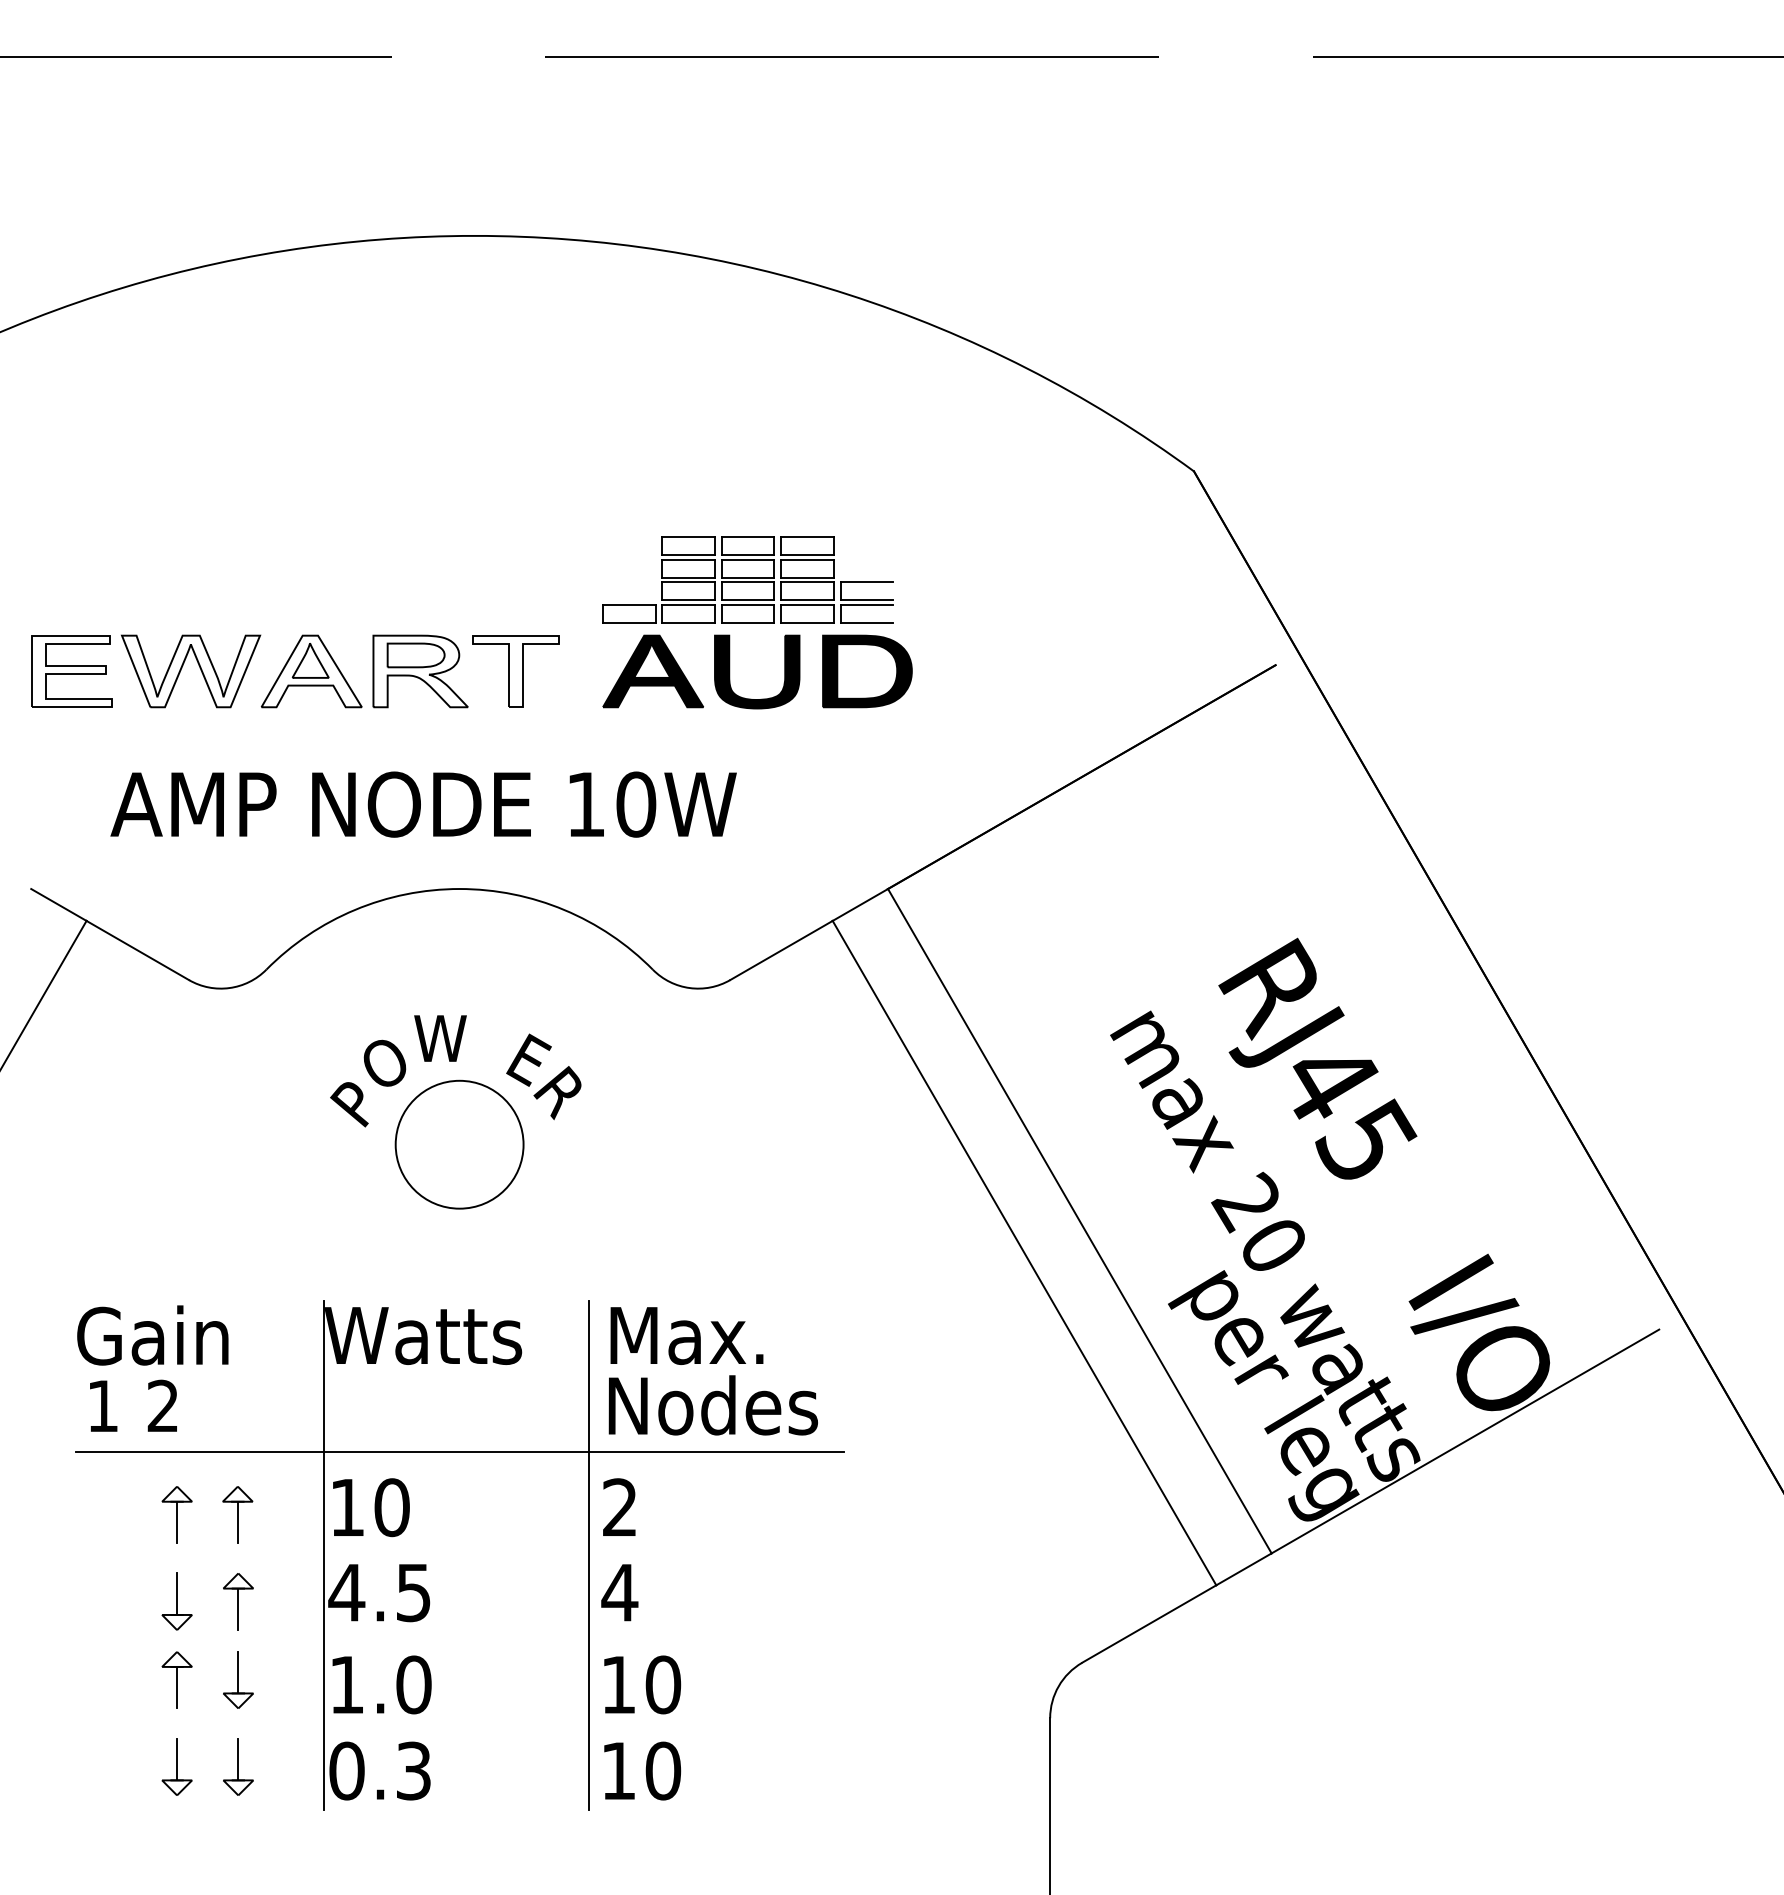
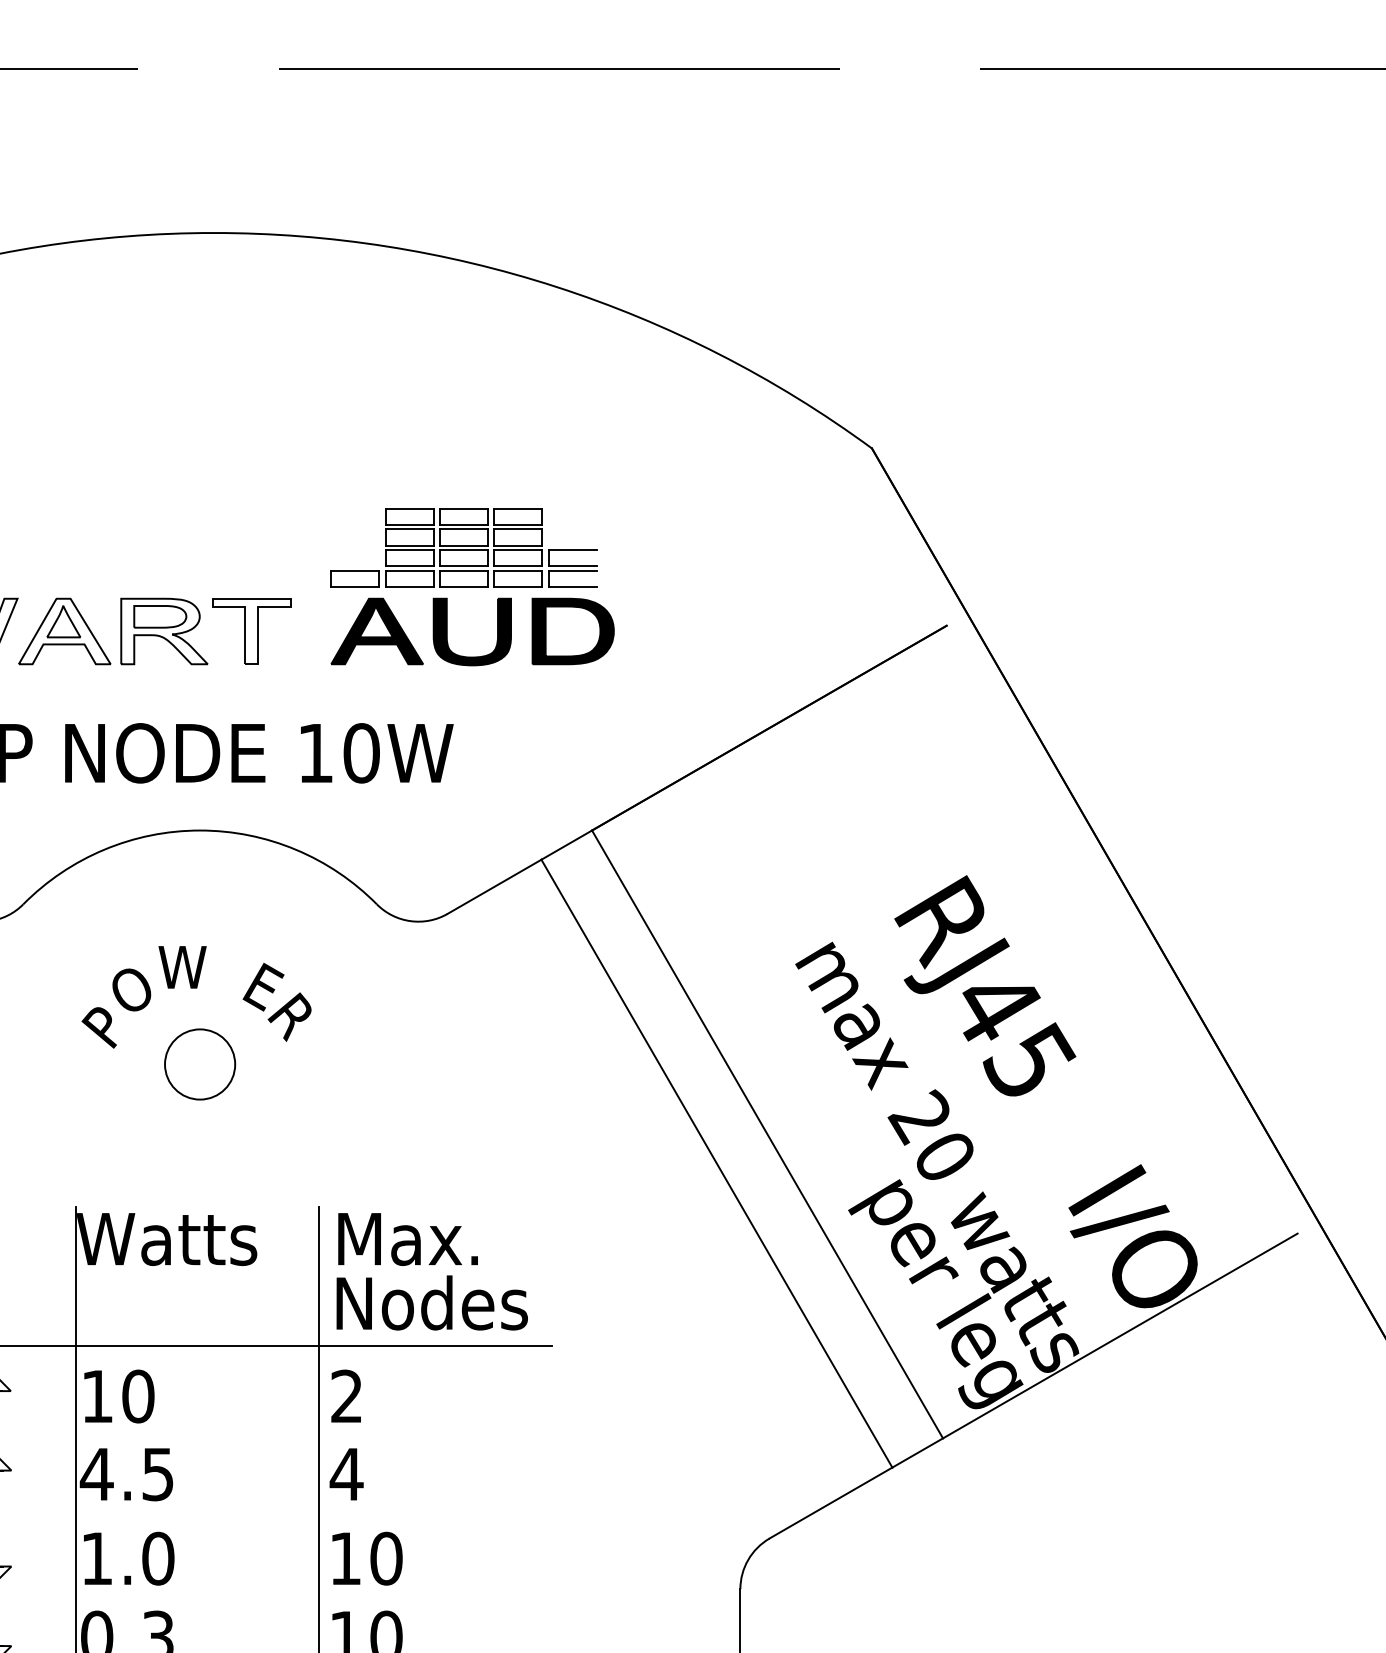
circle: (459, 1144) -> (199, 1064), size x0.6

